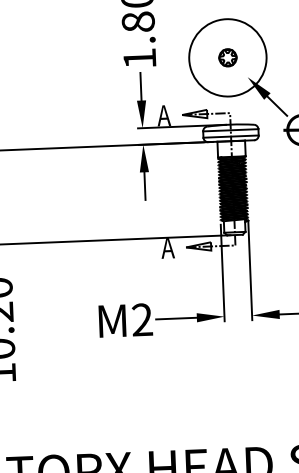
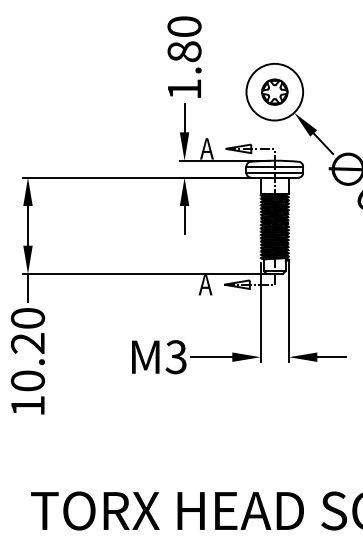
circle: (227, 57) -> (274, 91), size x0.71
part: (227, 57) -> (274, 91), size x1.43
text: (141, 320) -> (175, 357), M2 -> M3

